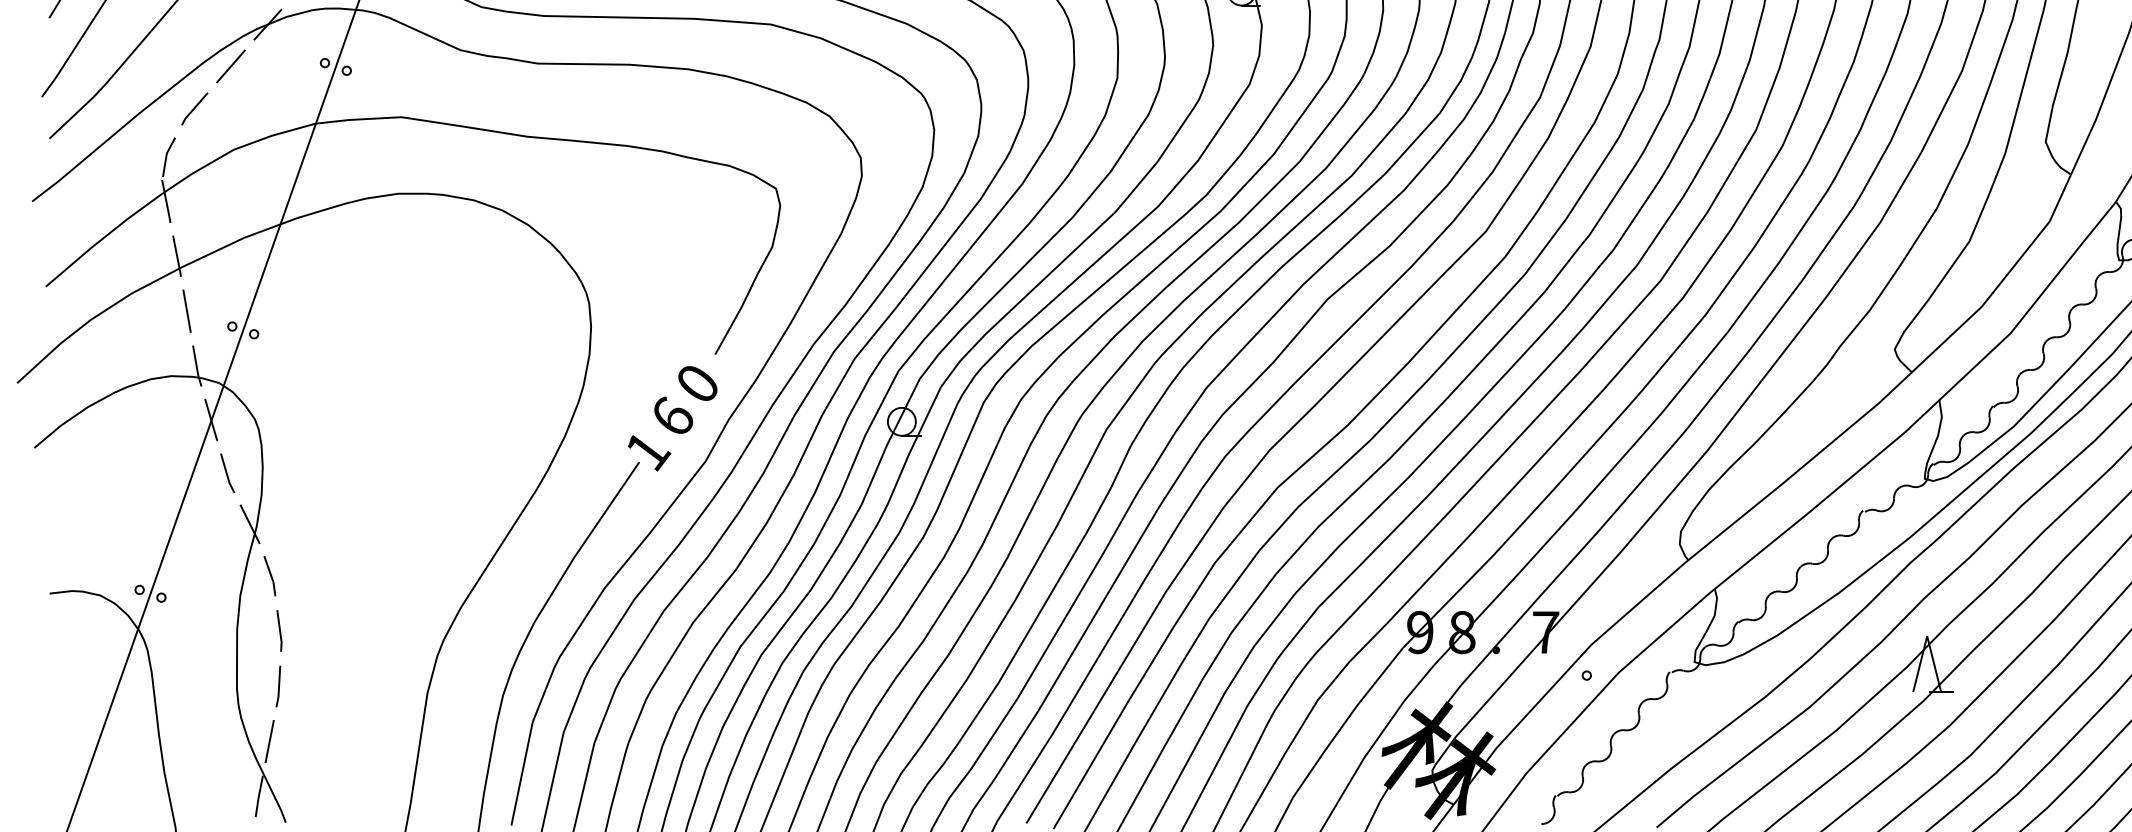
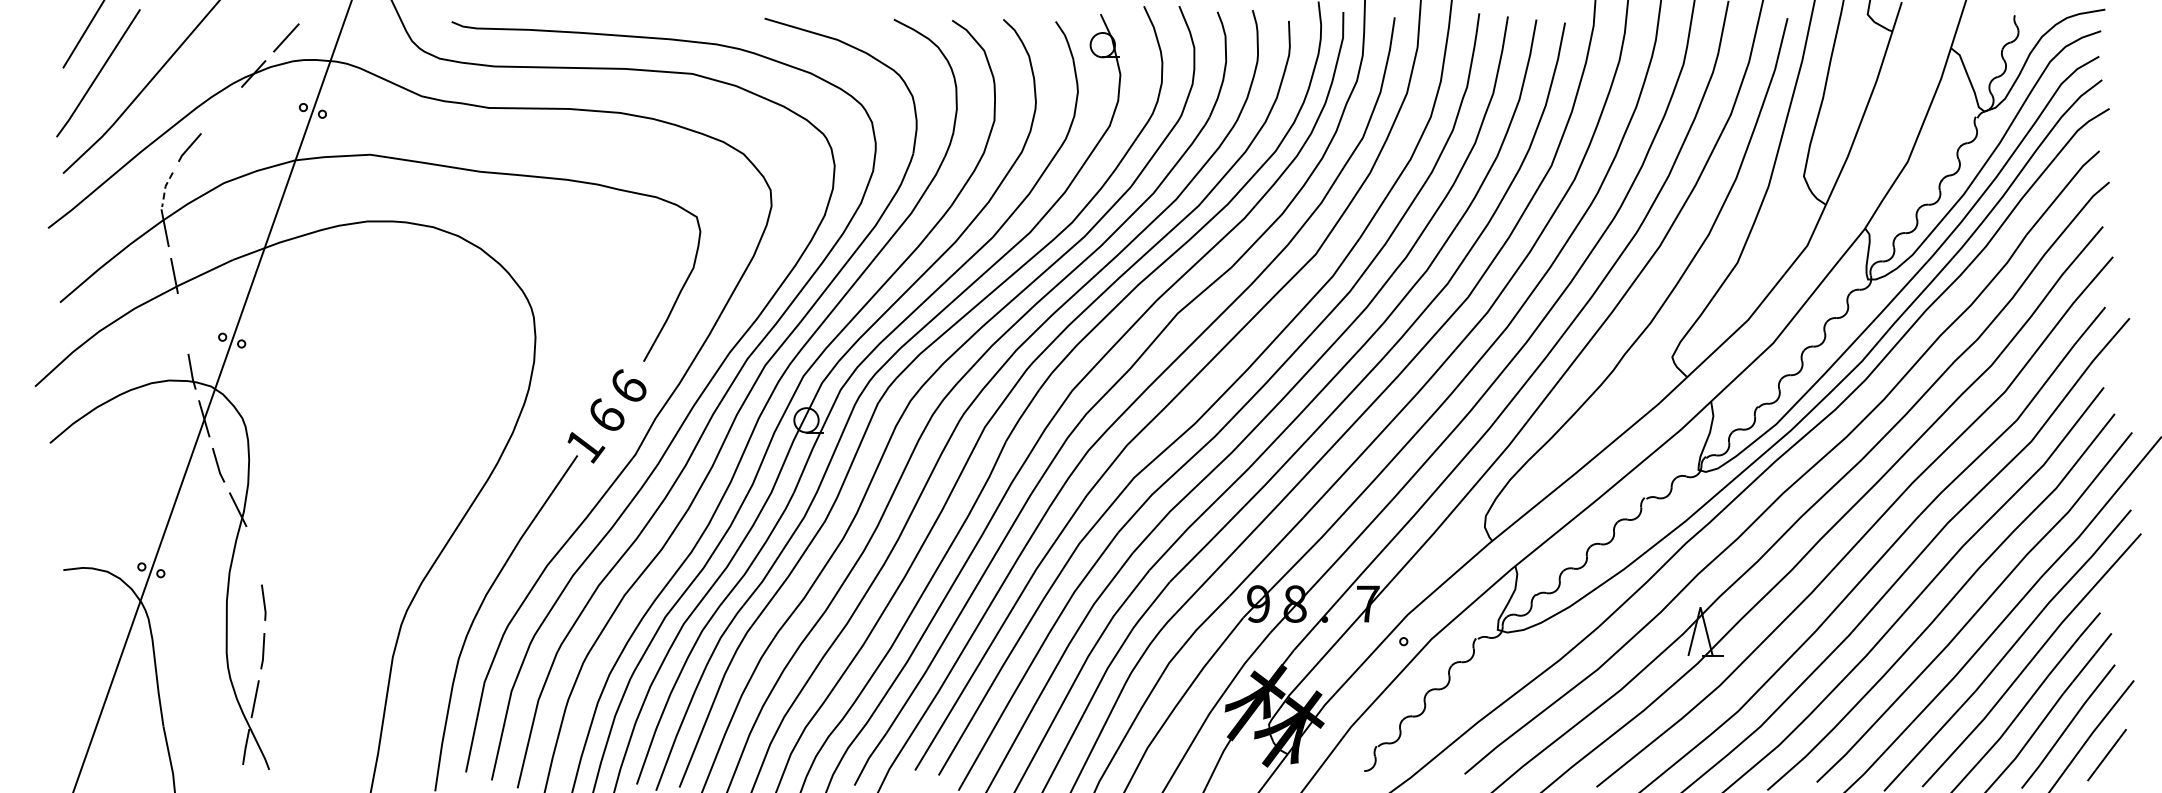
line: (231, 66) -> (221, 110), removed
line: (166, 157) -> (165, 189), solid -> dashed
line: (187, 310) -> (183, 323), removed
text: (697, 381) -> (628, 385), 0 -> 6
line: (269, 575) -> (255, 554), removed

